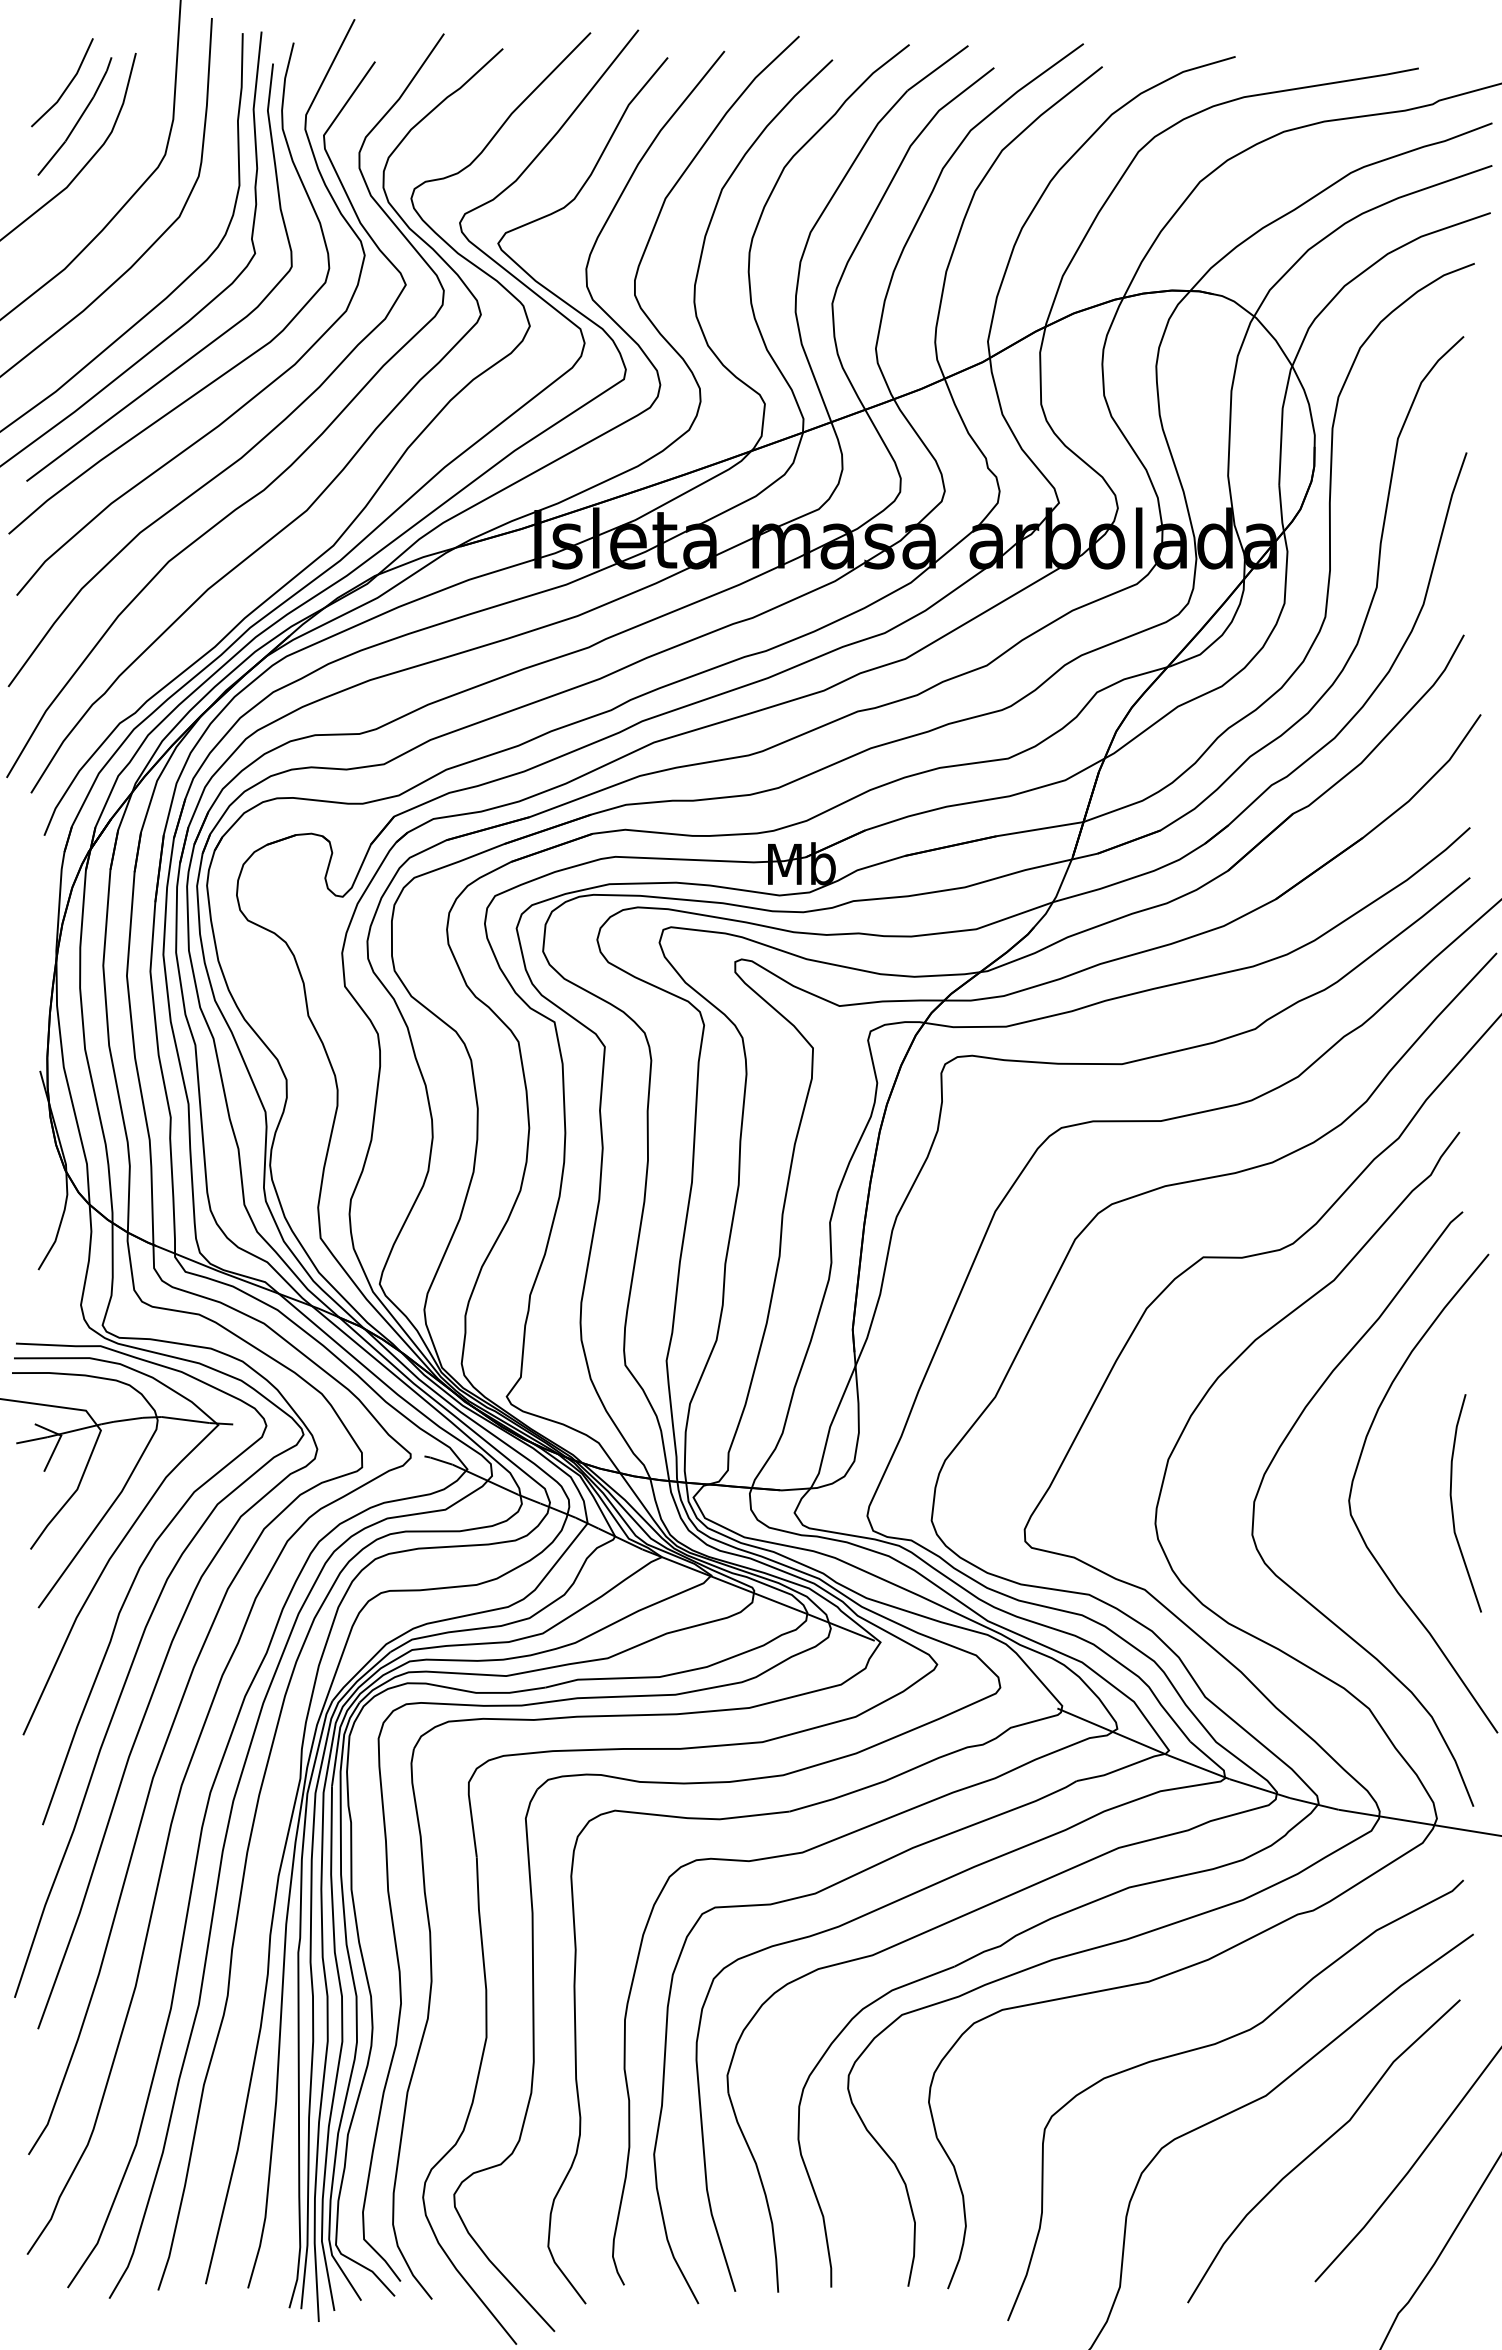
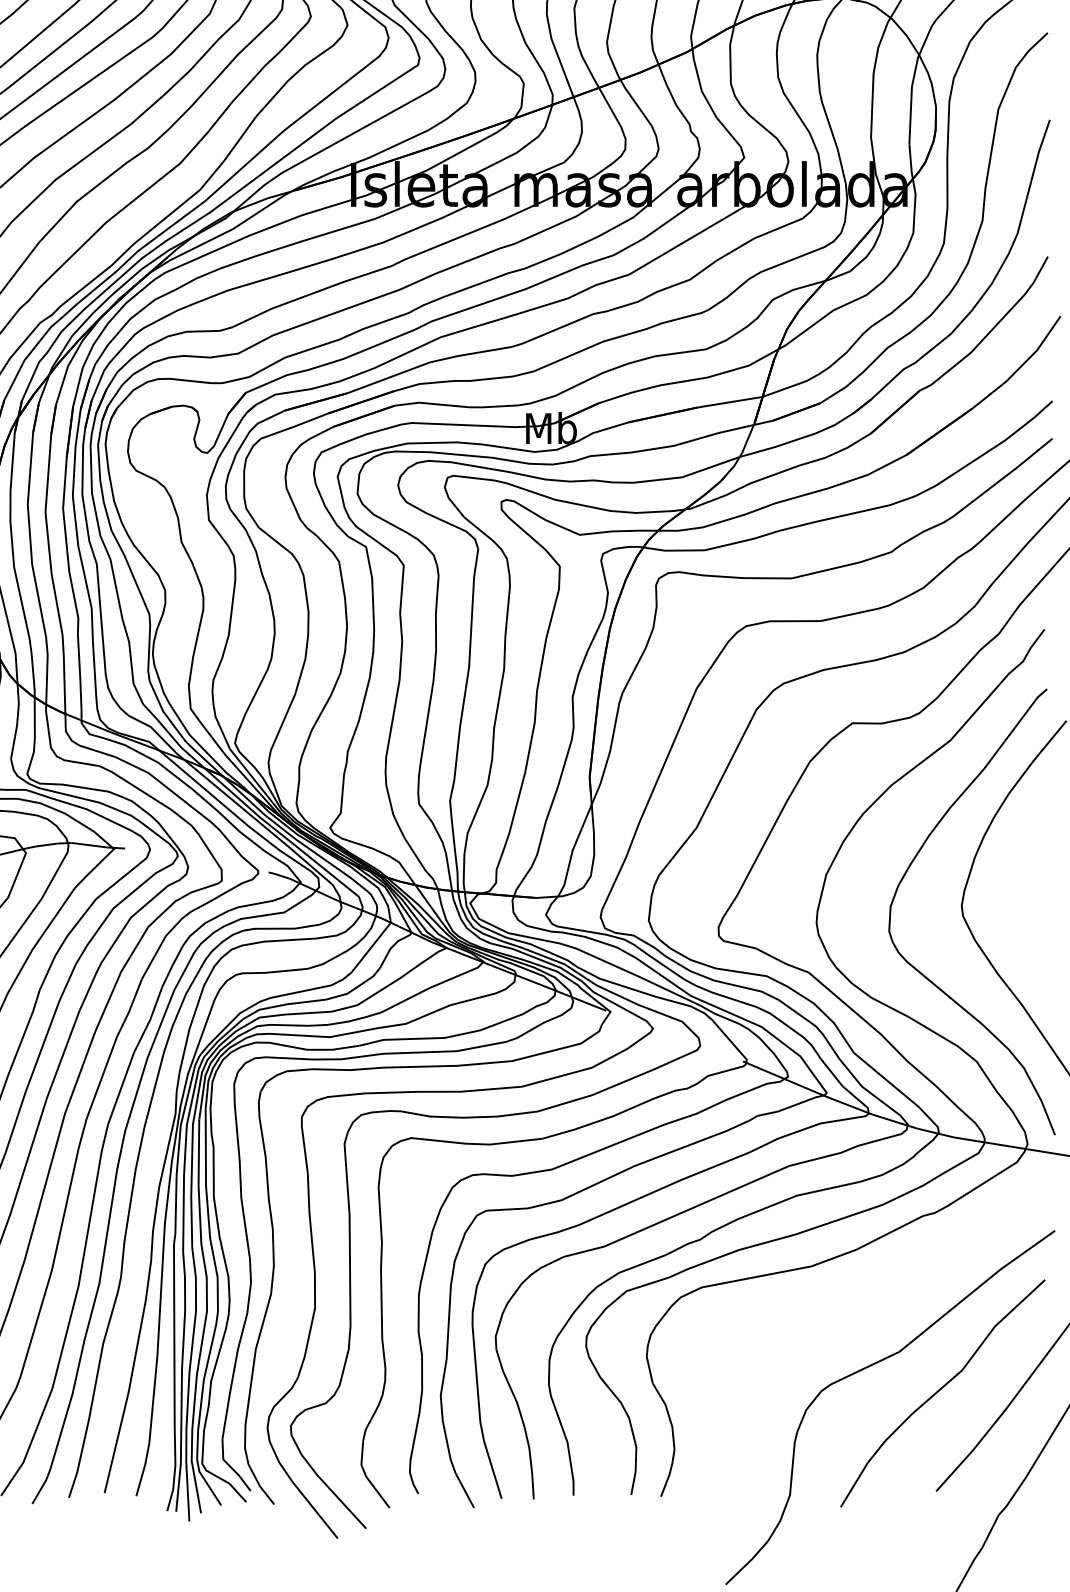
curve: (1452, 1503) -> (1039, 907), removed
curve: (1214, 2045) -> (860, 1314), removed

